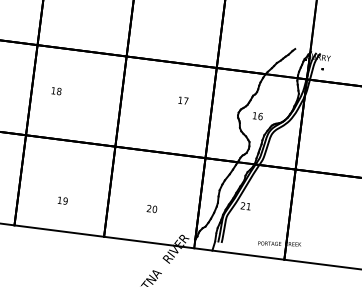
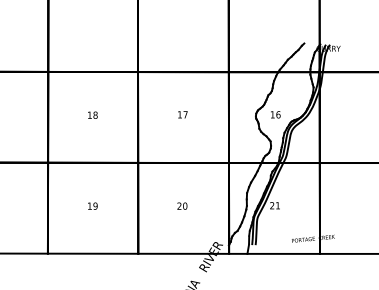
text: (56, 90) -> (92, 114), moved
text: (183, 100) -> (182, 114), moved
text: (62, 200) -> (92, 205), moved
text: (152, 208) -> (182, 205), moved

